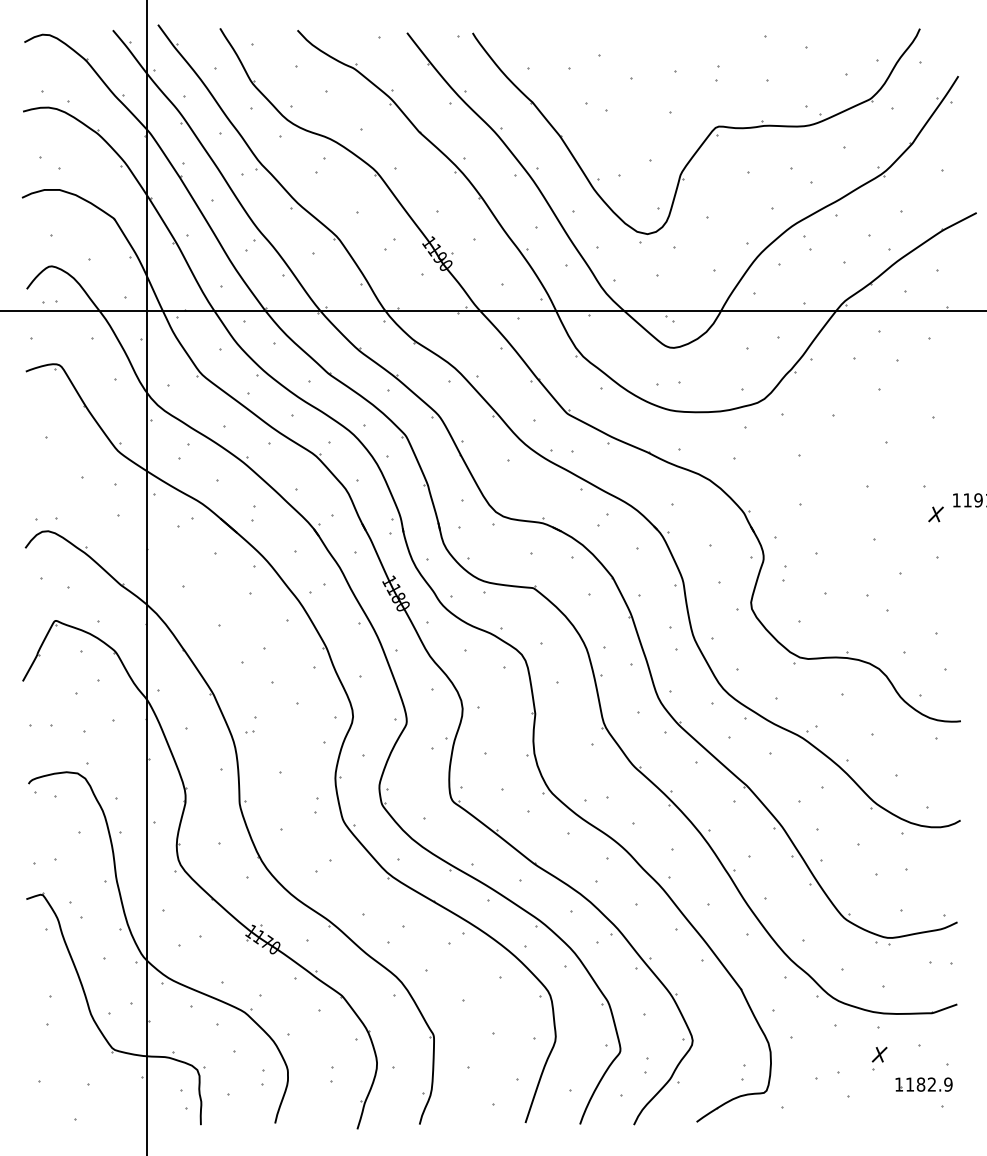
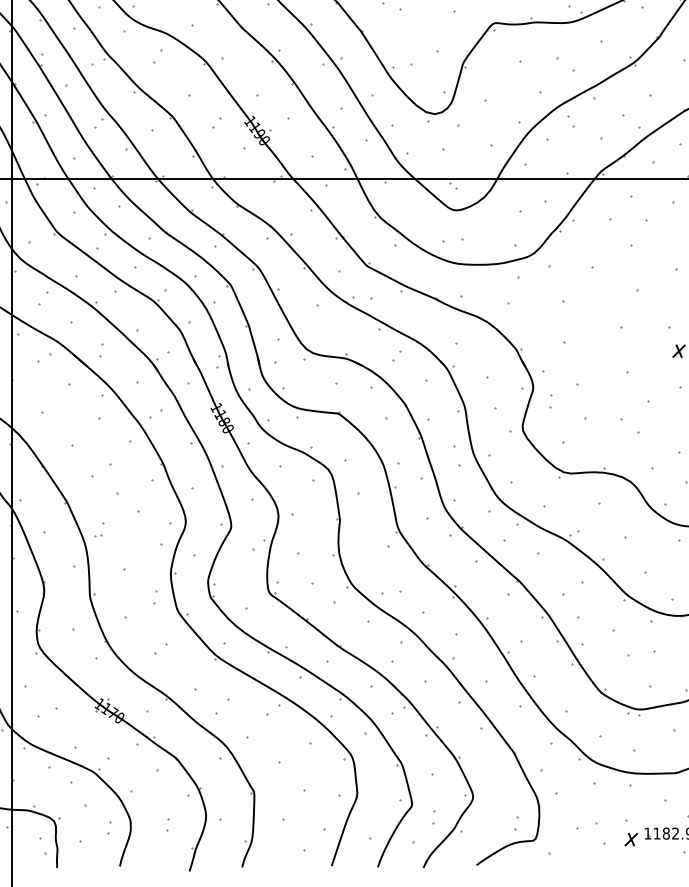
part: (879, 1054) -> (631, 839), moved

